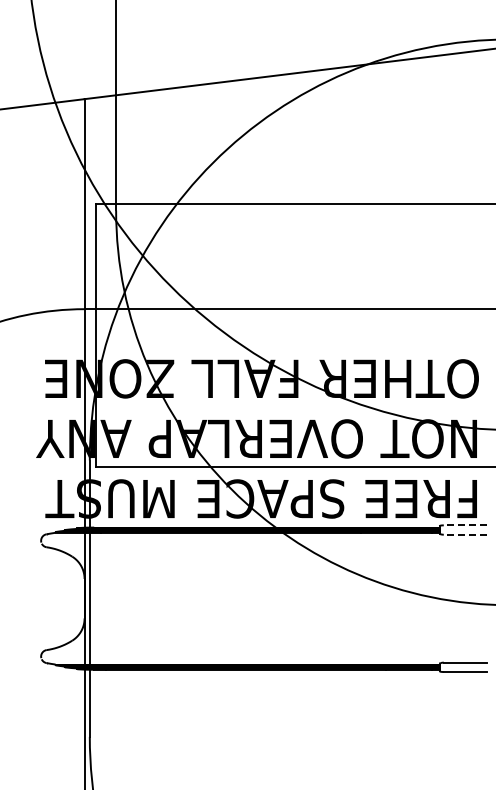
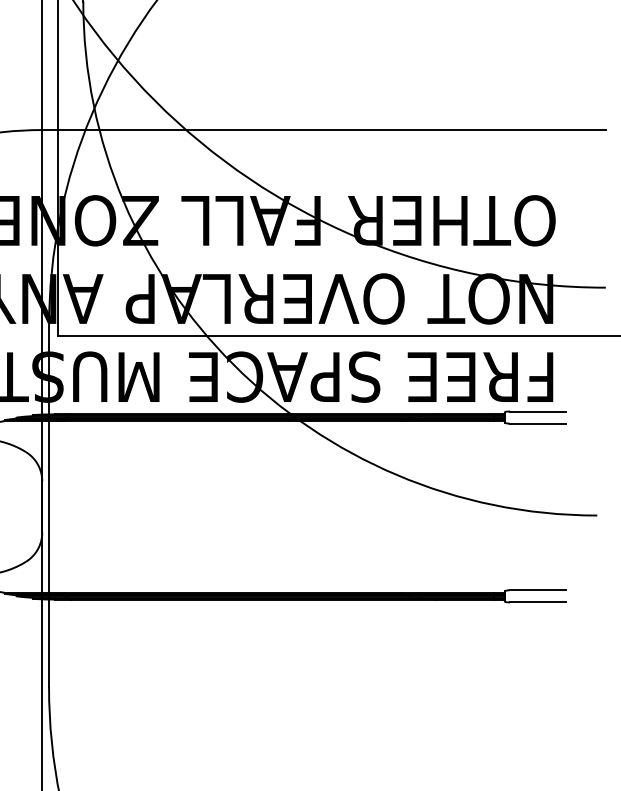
line: (465, 525) -> (538, 411), dashed -> solid
line: (465, 534) -> (538, 423), dashed -> solid

